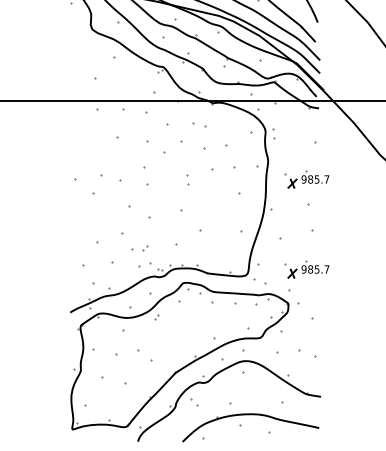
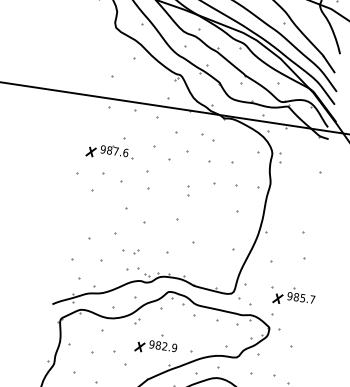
part: (104, 153) -> (109, 152), added
part: (306, 179) -> (305, 207), removed
part: (178, 335) -> (156, 343), added

